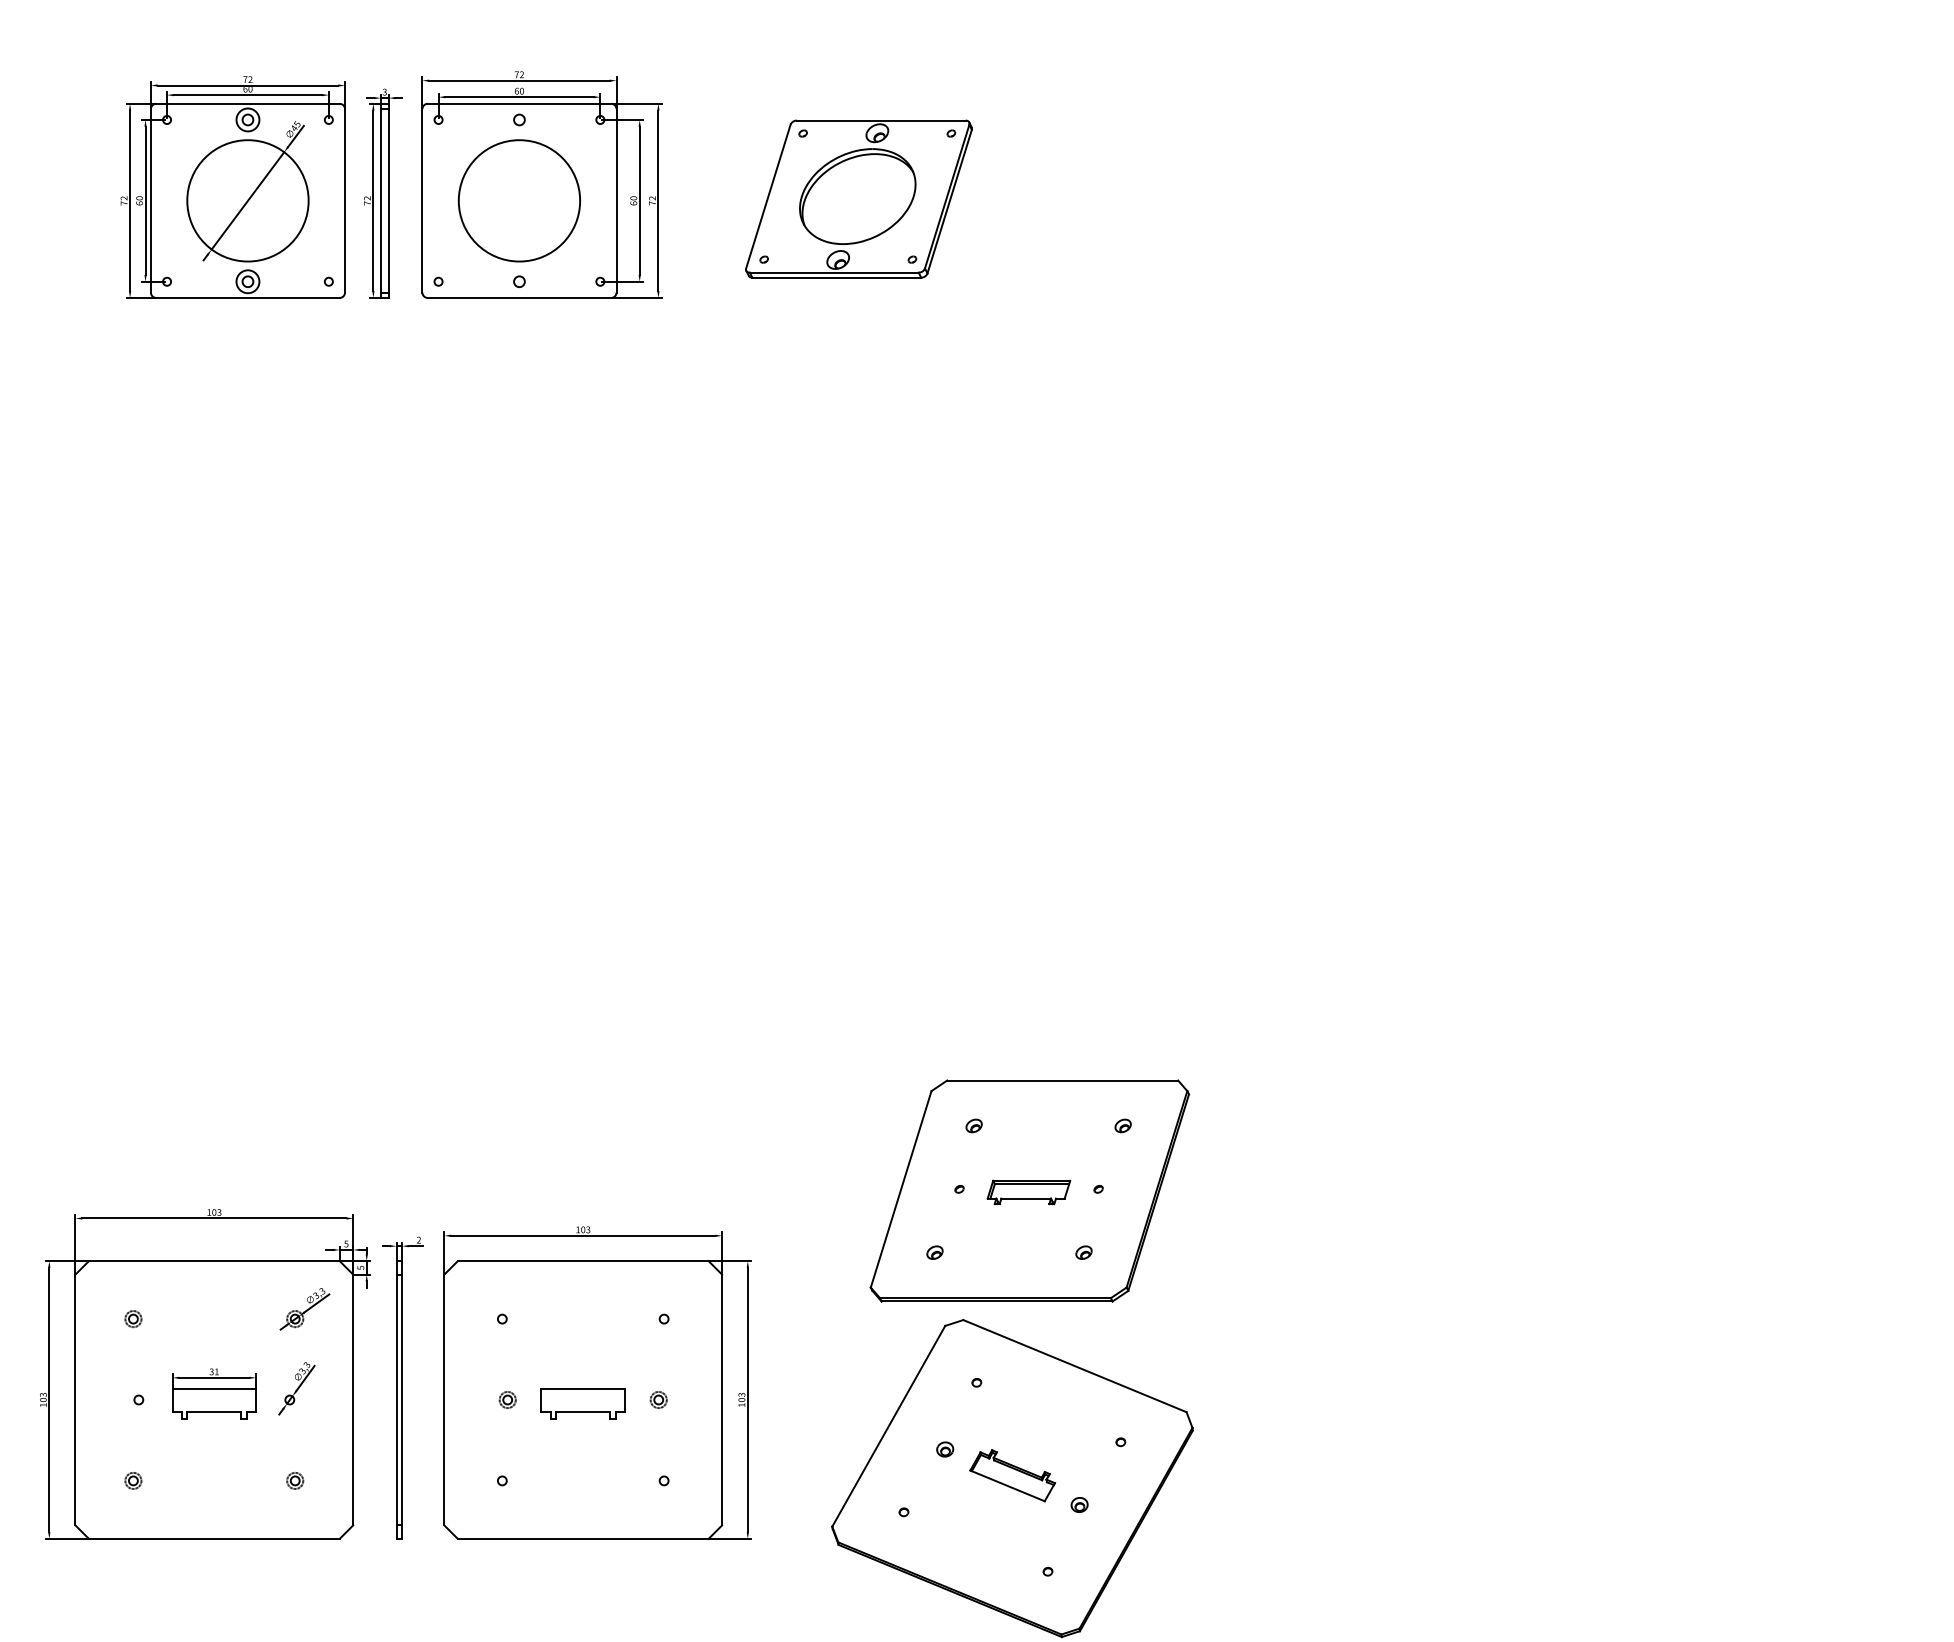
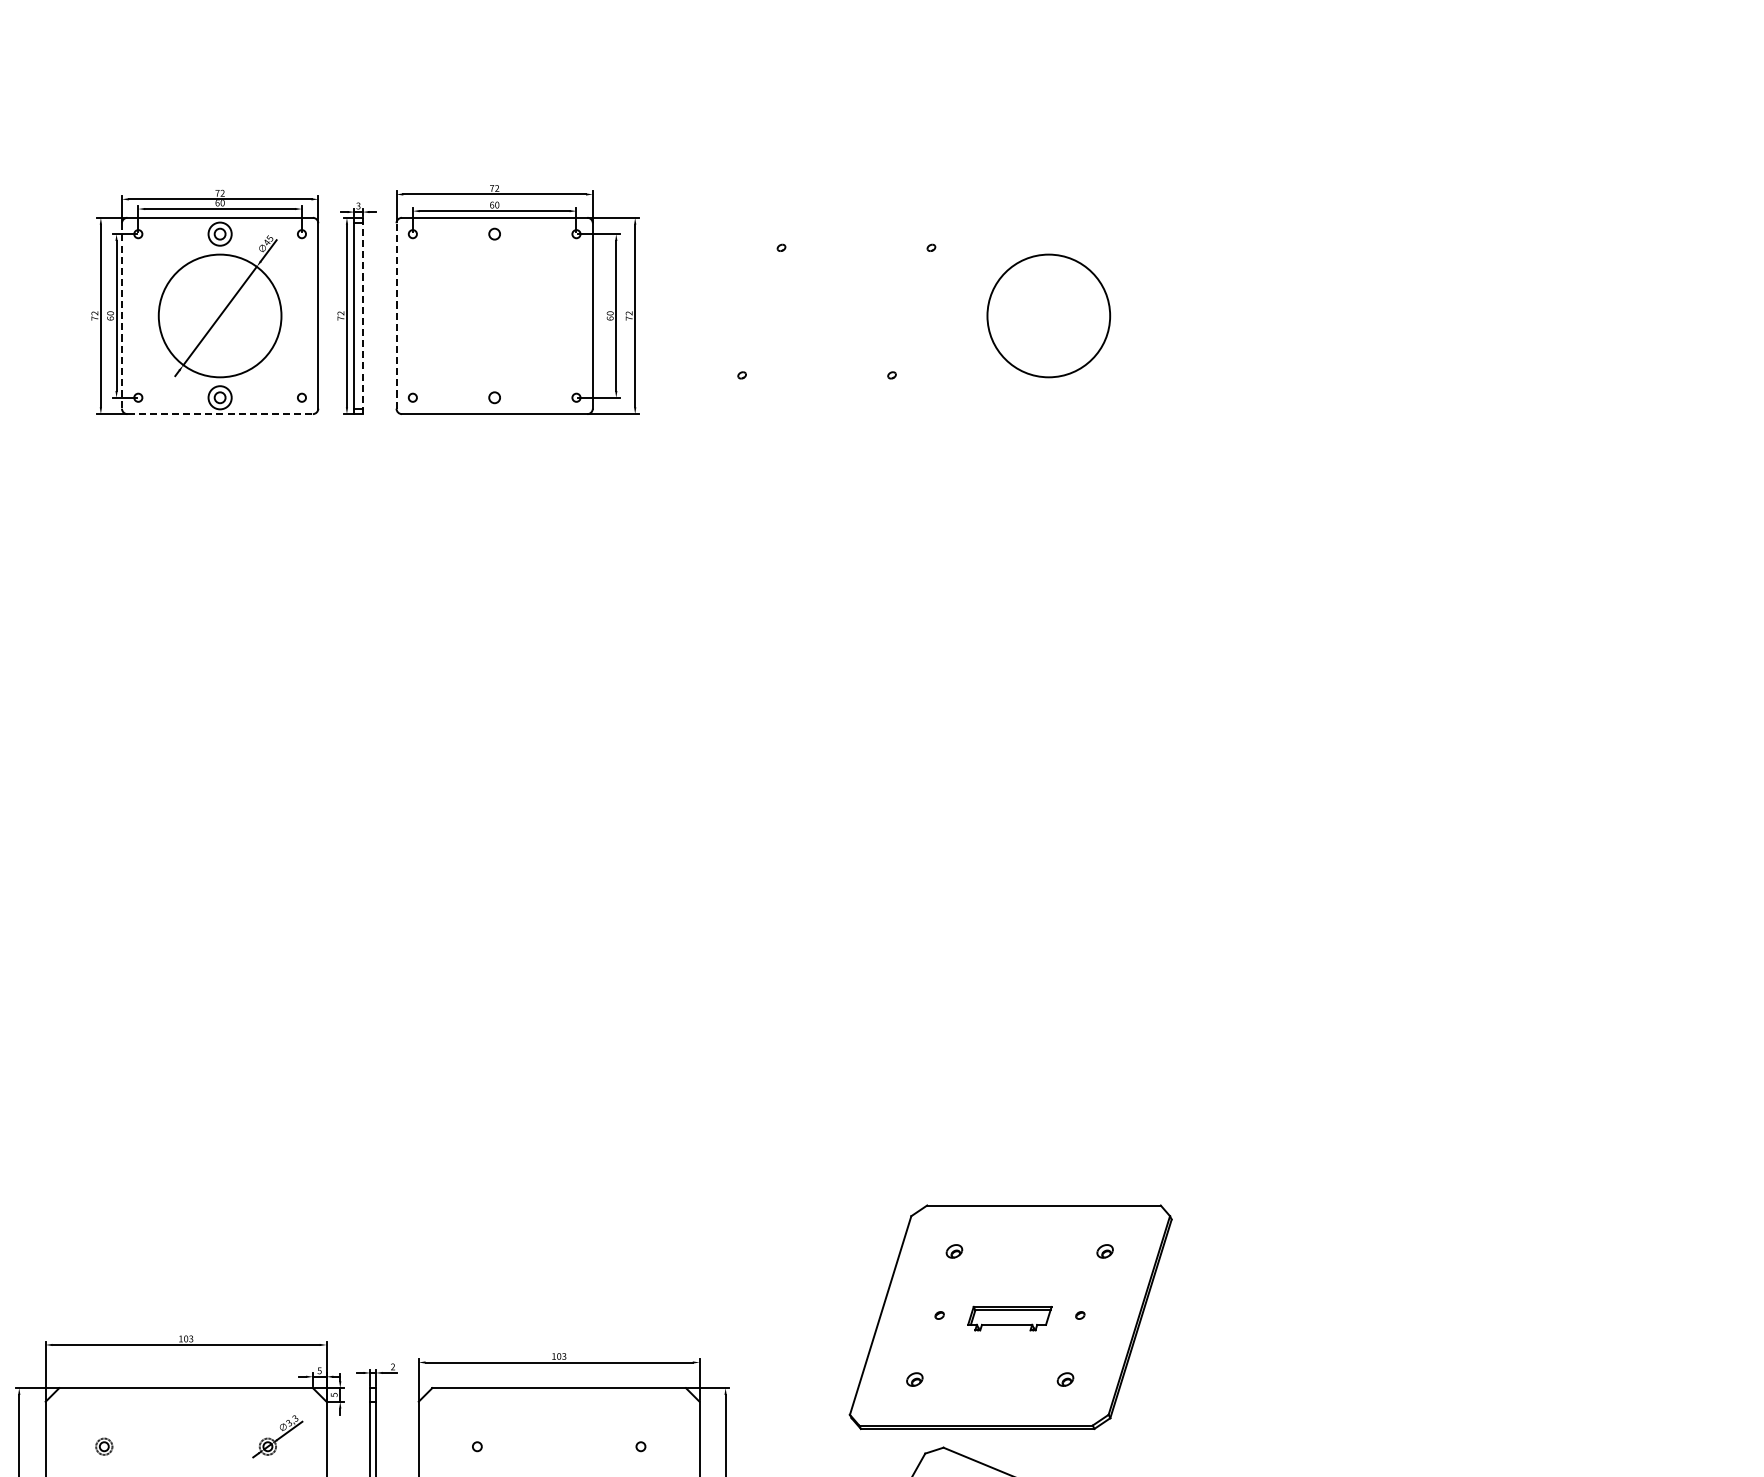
part: (858, 198) -> (837, 313), removed
line: (150, 200) -> (121, 315), solid -> dashed
line: (422, 200) -> (396, 315), solid -> dashed
circle: (518, 200) -> (1047, 315), moved
line: (388, 201) -> (362, 316), solid -> dashed
line: (247, 297) -> (219, 413), solid -> dashed

